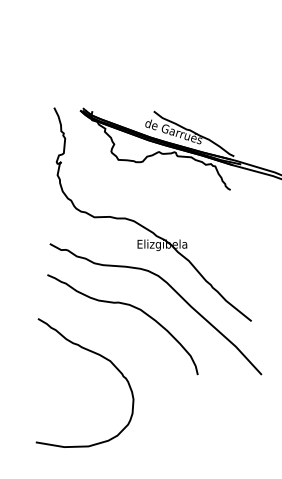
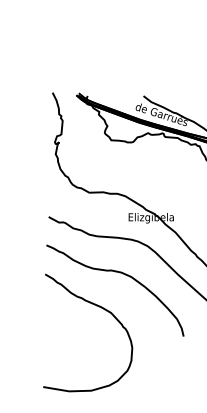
part: (95, 354) -> (97, 306), moved

